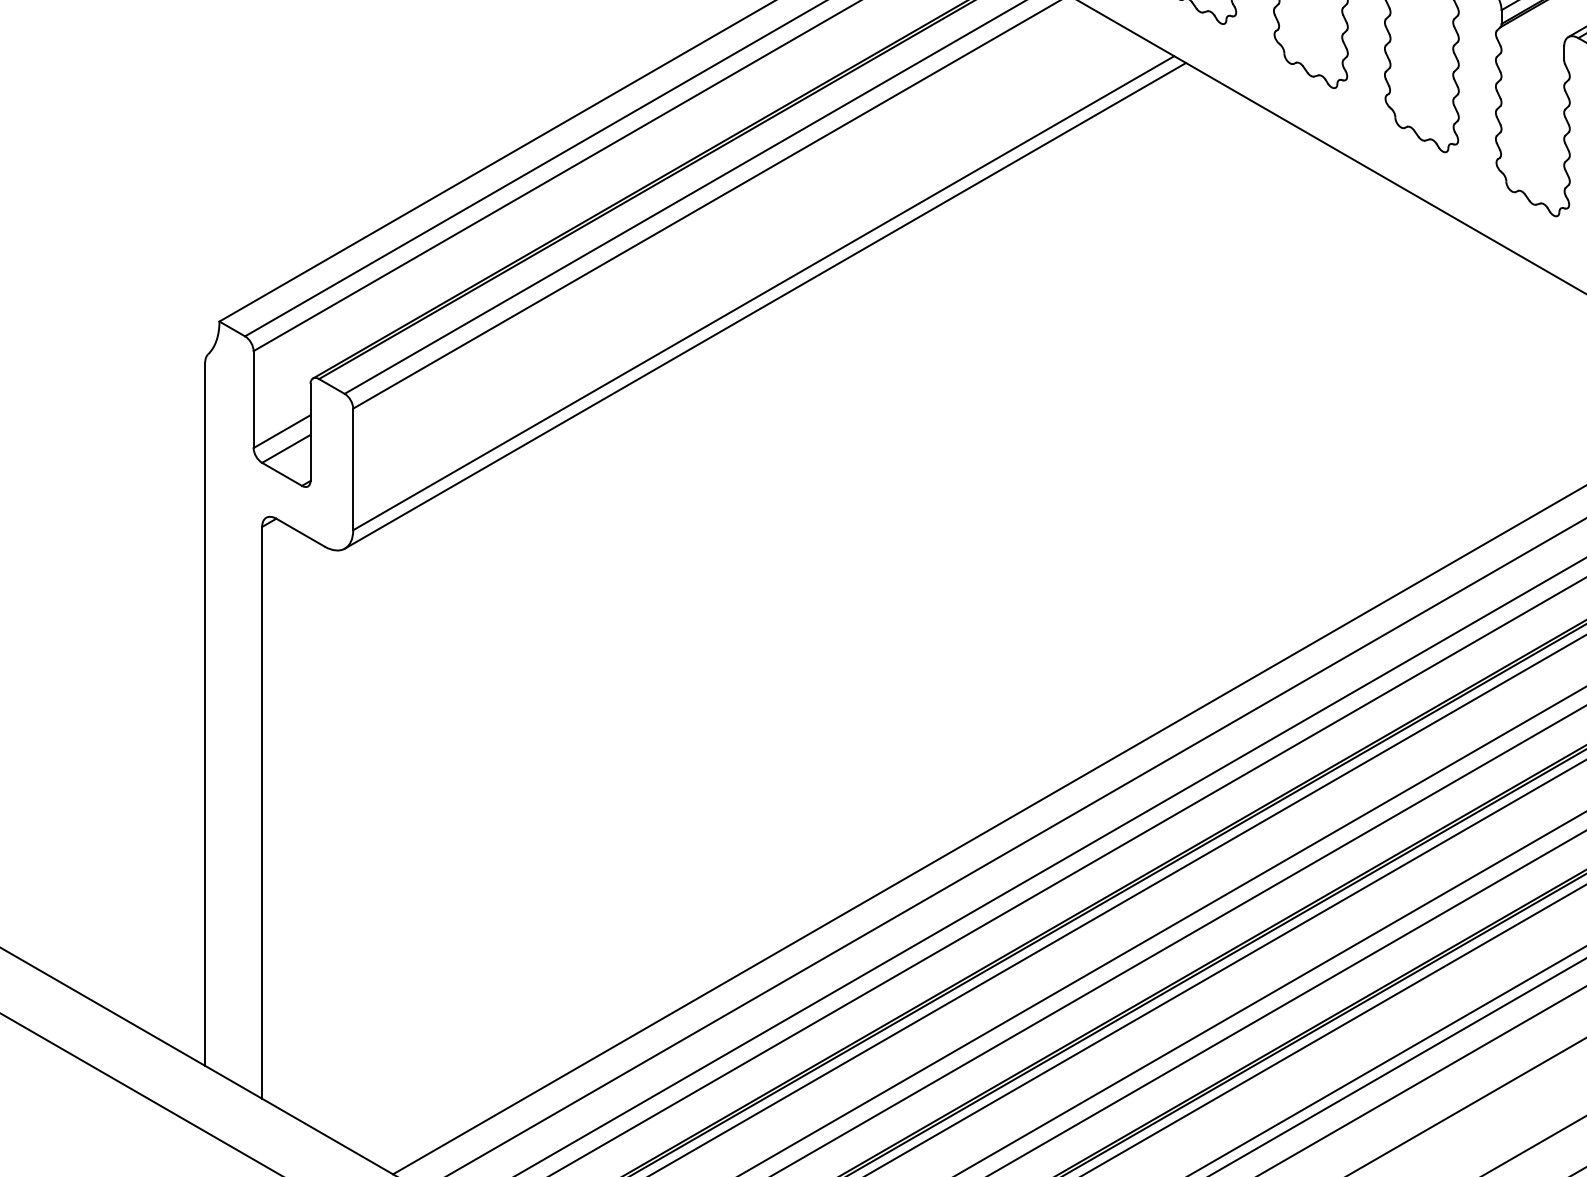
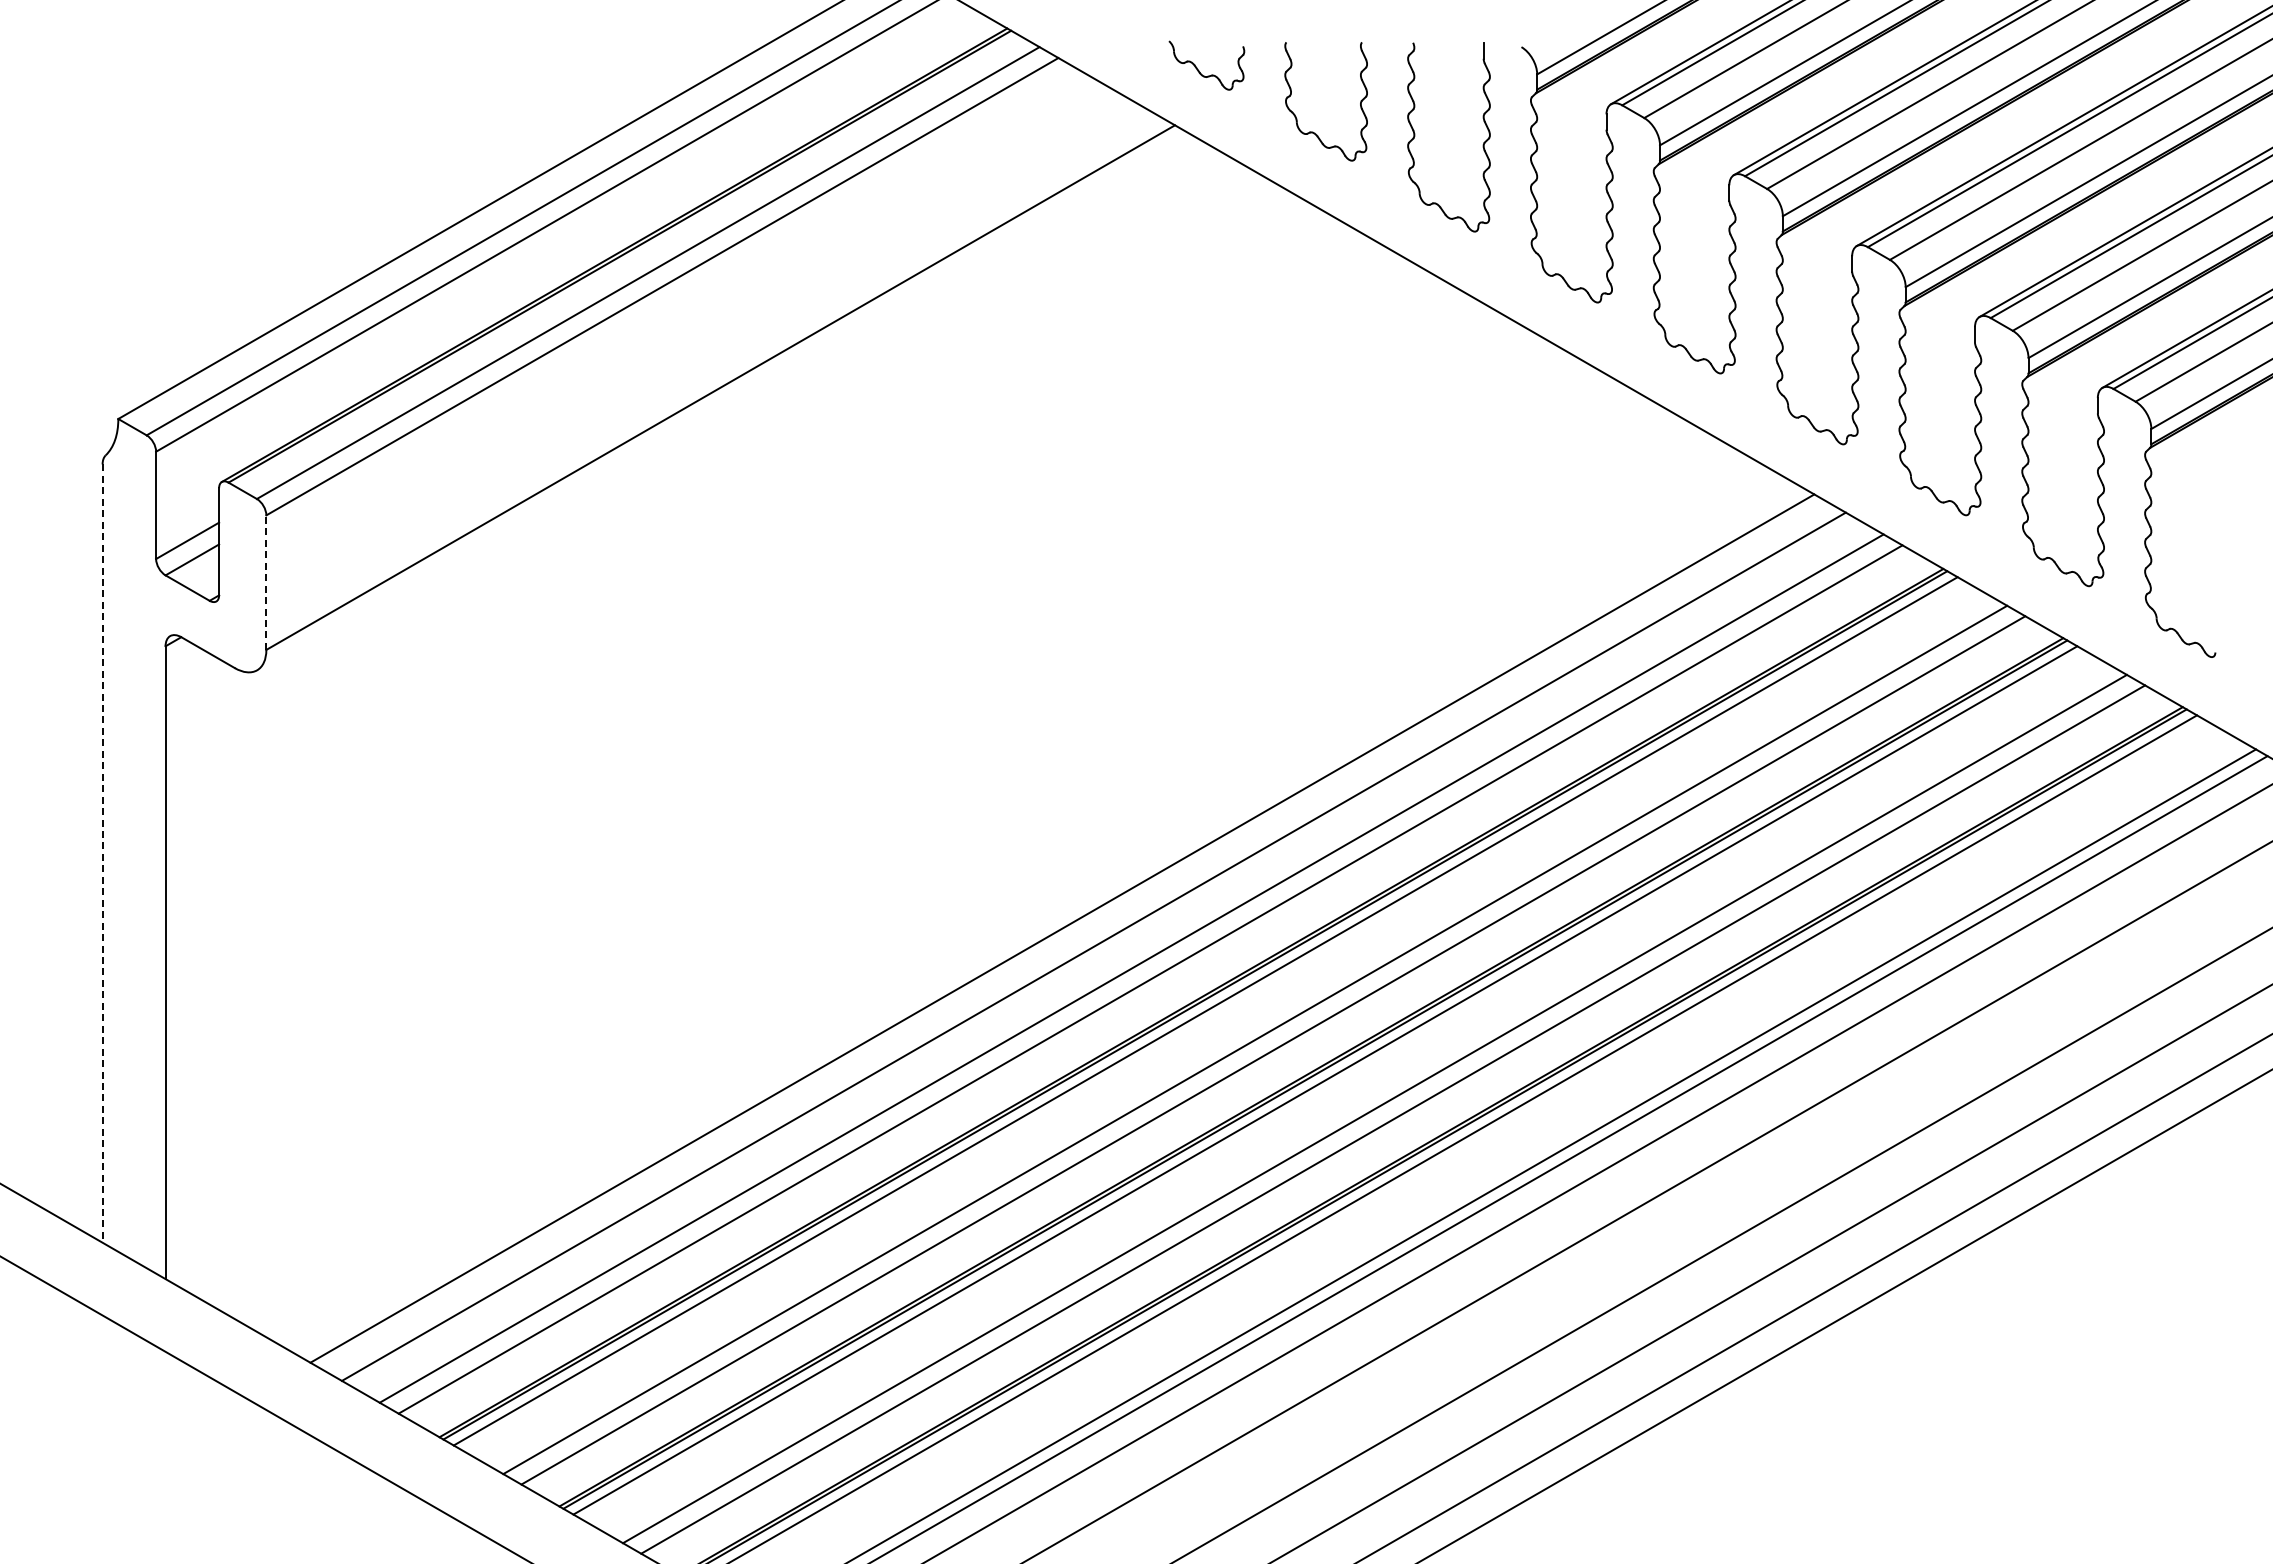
line: (765, 305) -> (722, 401), removed
line: (353, 469) -> (266, 582), solid -> dashed
line: (205, 715) -> (102, 854), solid -> dashed

